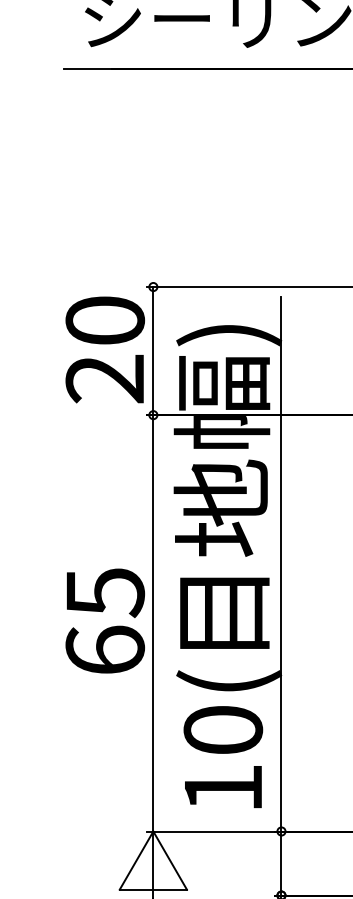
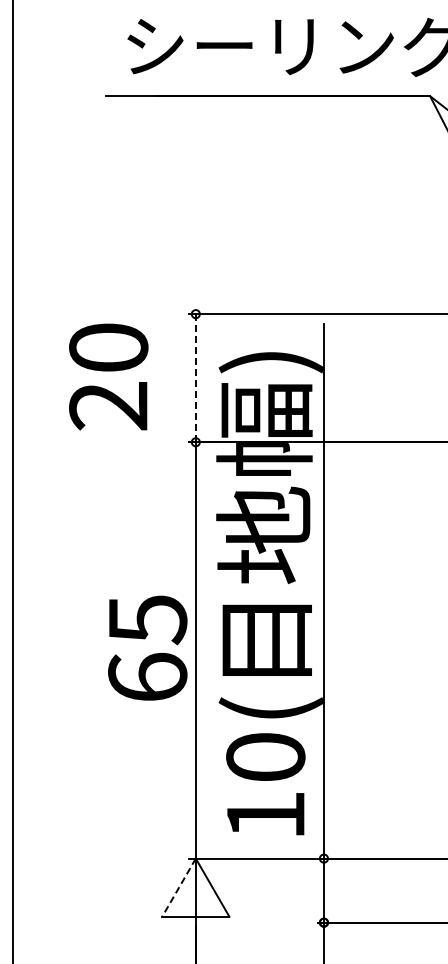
text: (105, 349) -> (108, 376), moved
line: (153, 350) -> (195, 377), solid -> dashed
line: (137, 860) -> (179, 887), solid -> dashed

